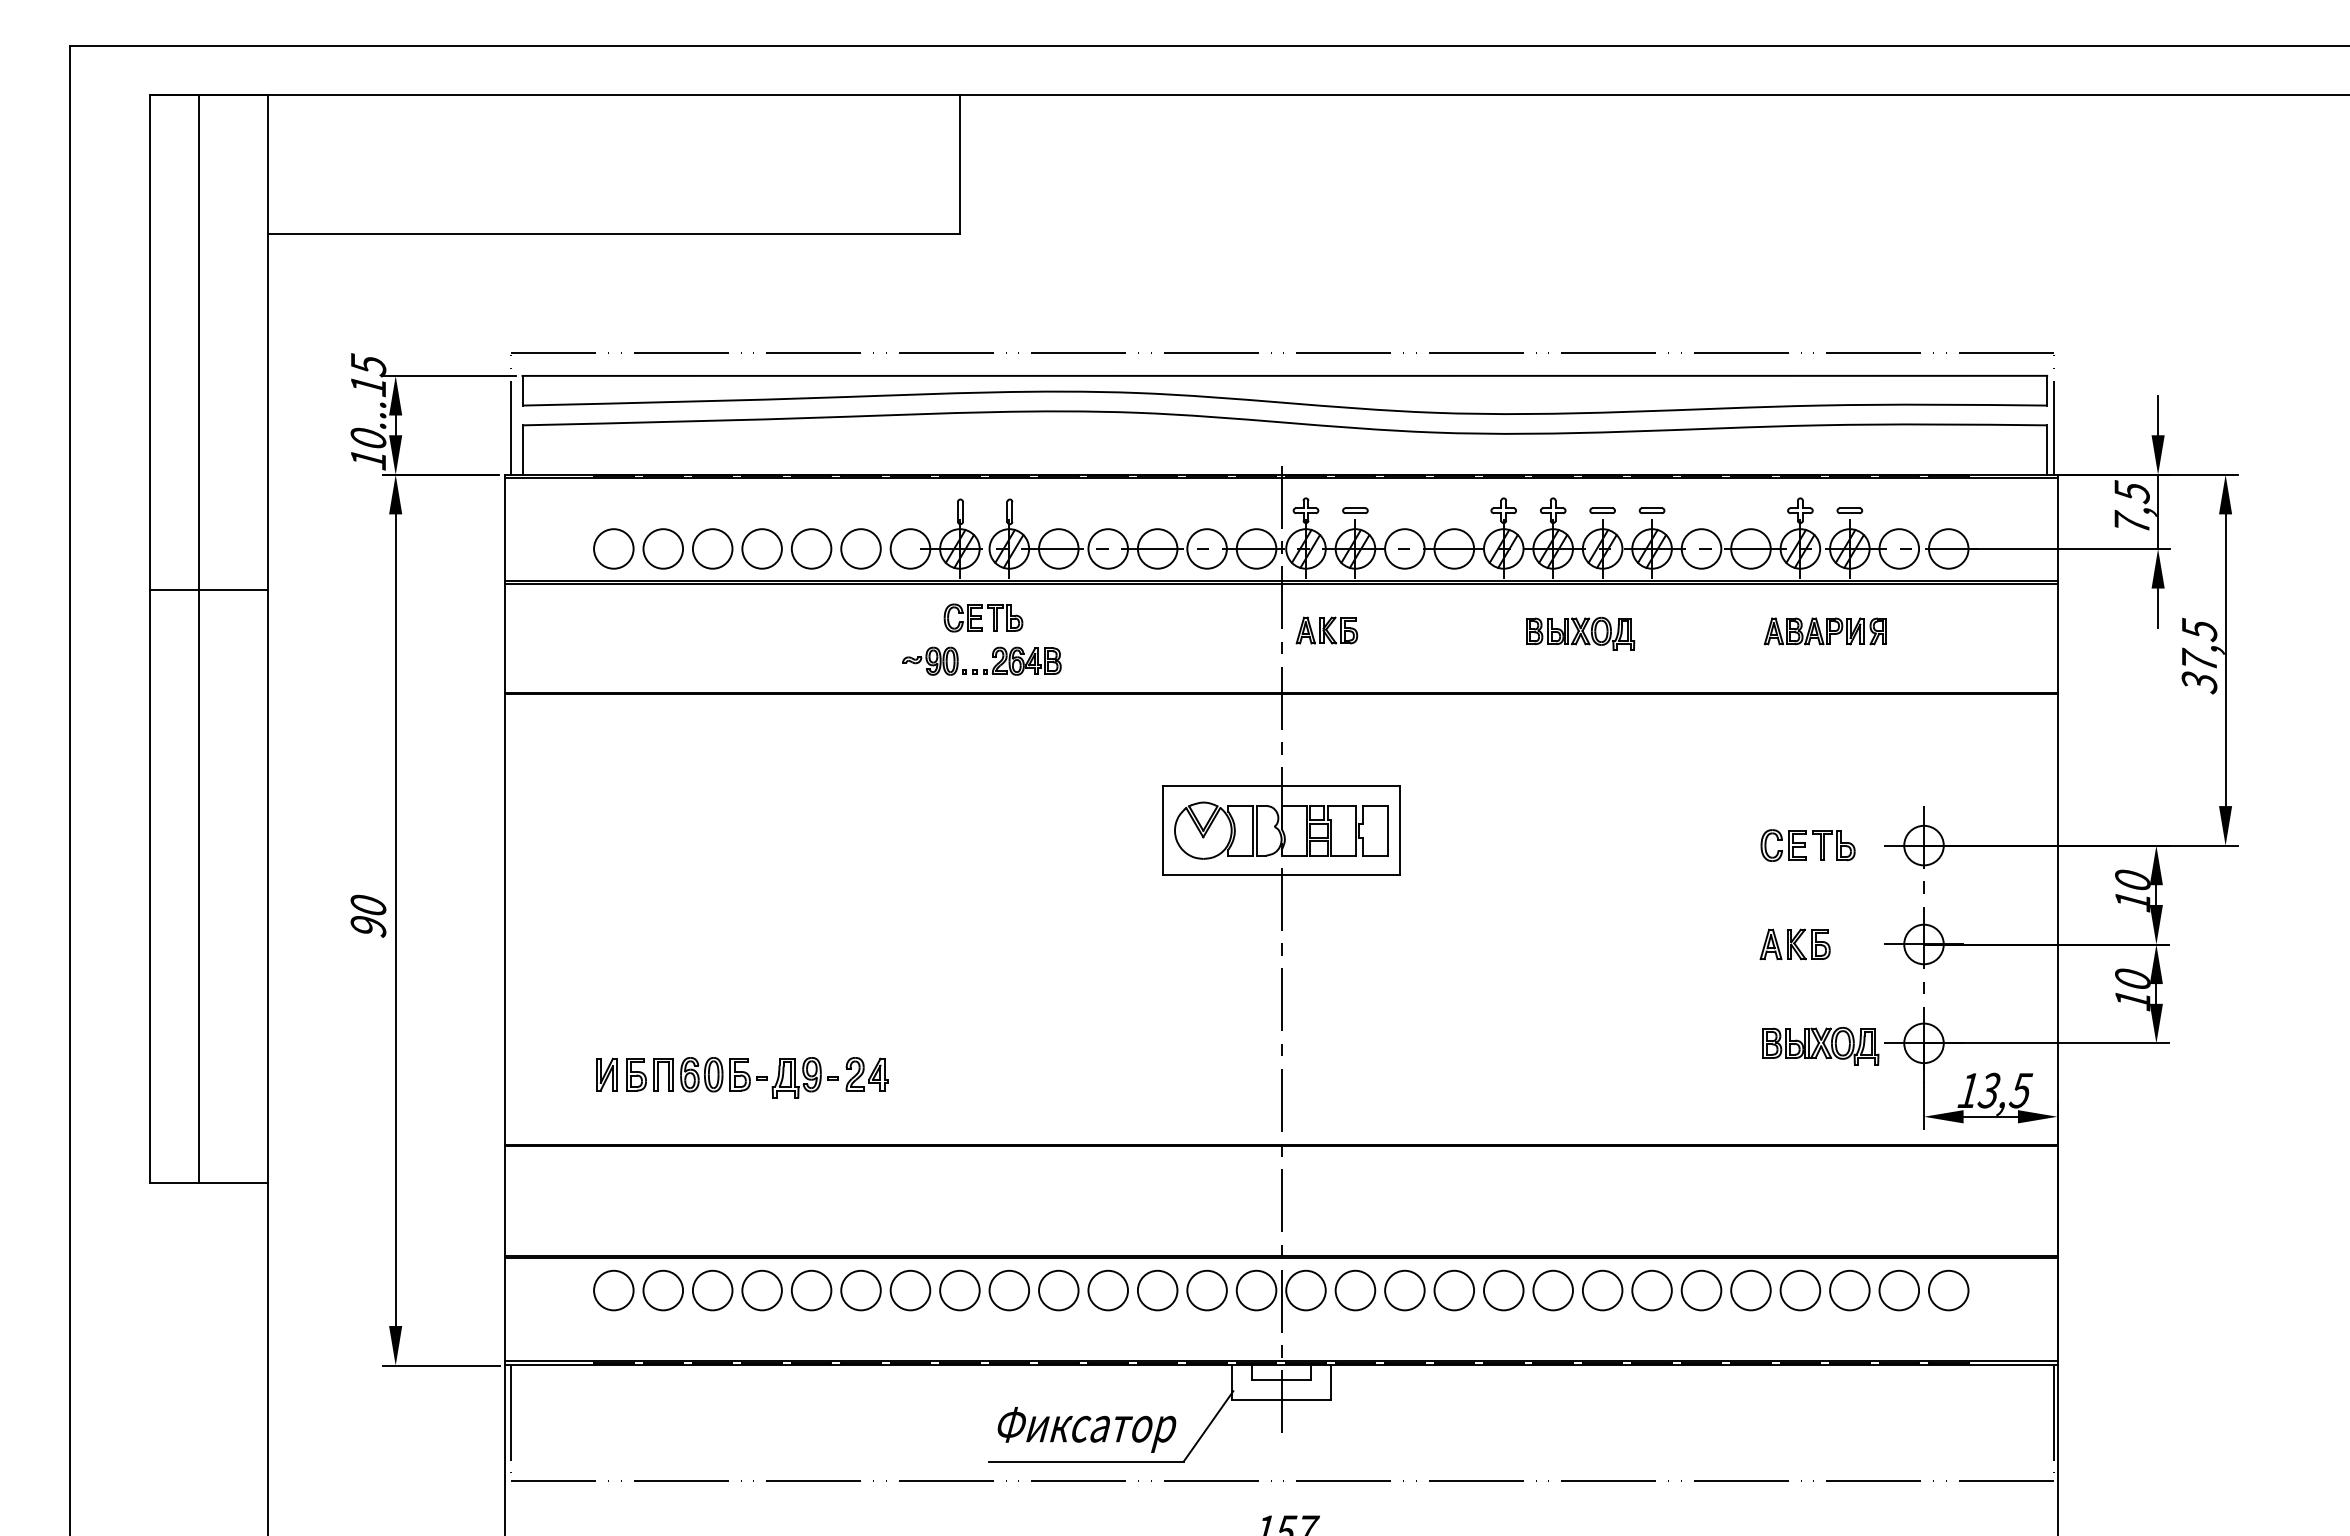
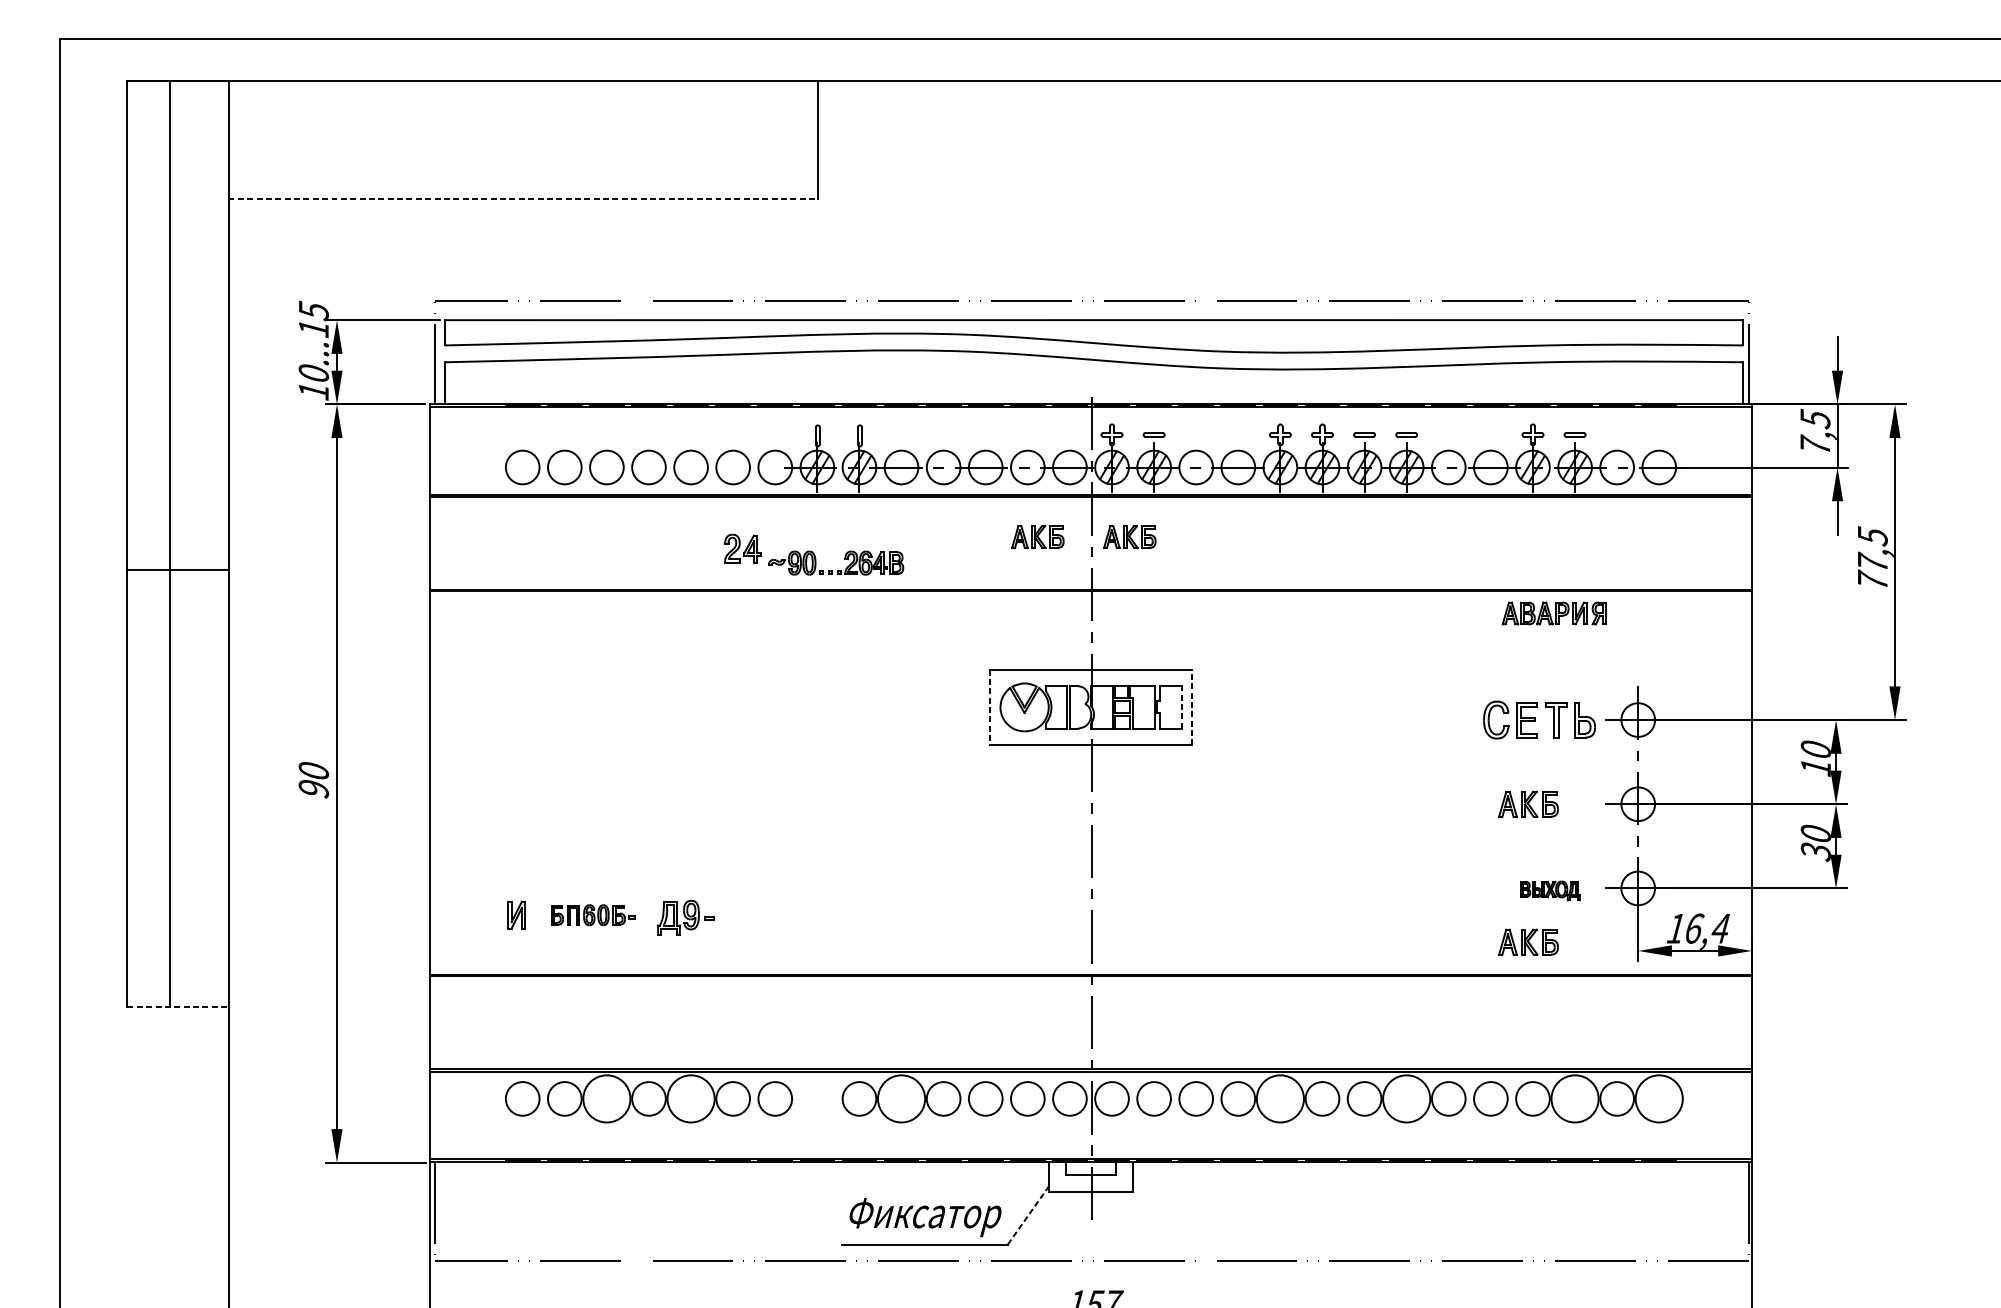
line: (614, 233) -> (523, 198), solid -> dashed
line: (208, 589) -> (177, 570), moved
part: (983, 617) -> (837, 525), removed
part: (1218, 630) -> (1037, 536), added
part: (1824, 631) -> (1553, 613), moved
part: (1580, 633) -> (1345, 539), removed
text: (2199, 681) -> (1872, 580), 37,5 -> 77,5
line: (1387, 830) -> (1181, 707), solid -> dashed
line: (1399, 830) -> (1191, 707), solid -> dashed
line: (1162, 831) -> (989, 708), solid -> dashed
part: (1807, 845) -> (1539, 719), size x1.4
text: (2132, 1000) -> (1815, 851), 10 -> 30
part: (1820, 1046) -> (1550, 891), size x0.6
part: (696, 1074) -> (593, 914), size x0.7
part: (866, 1074) -> (742, 548), moved
text: (2005, 1090) -> (1707, 928), 13,5 -> 16,4
part: (1794, 1106) -> (1527, 942), added
line: (209, 1182) -> (178, 1006), solid -> dashed
circle: (712, 1290) -> (606, 1098), size x1.4
circle: (811, 1290) -> (691, 1098), size x1.4
circle: (959, 1290) -> (817, 1098), removed
circle: (1058, 1290) -> (901, 1098), size x1.4
circle: (1503, 1290) -> (1280, 1098), size x1.4
circle: (1651, 1290) -> (1406, 1098), size x1.4
circle: (1849, 1290) -> (1574, 1098), size x1.4
circle: (1948, 1290) -> (1659, 1098), size x1.4
line: (1208, 1426) -> (1029, 1214), solid -> dashed

